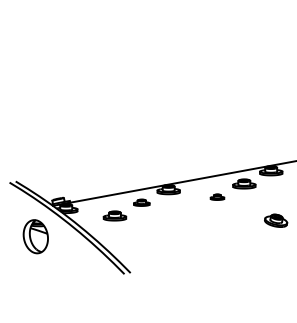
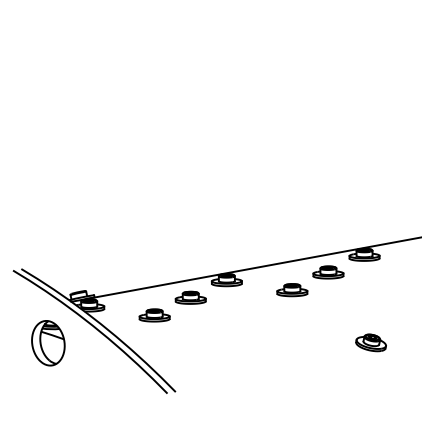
part: (217, 197) -> (292, 290), size x1.67
part: (141, 202) -> (190, 297), size x1.43
part: (275, 220) -> (370, 342), moved

